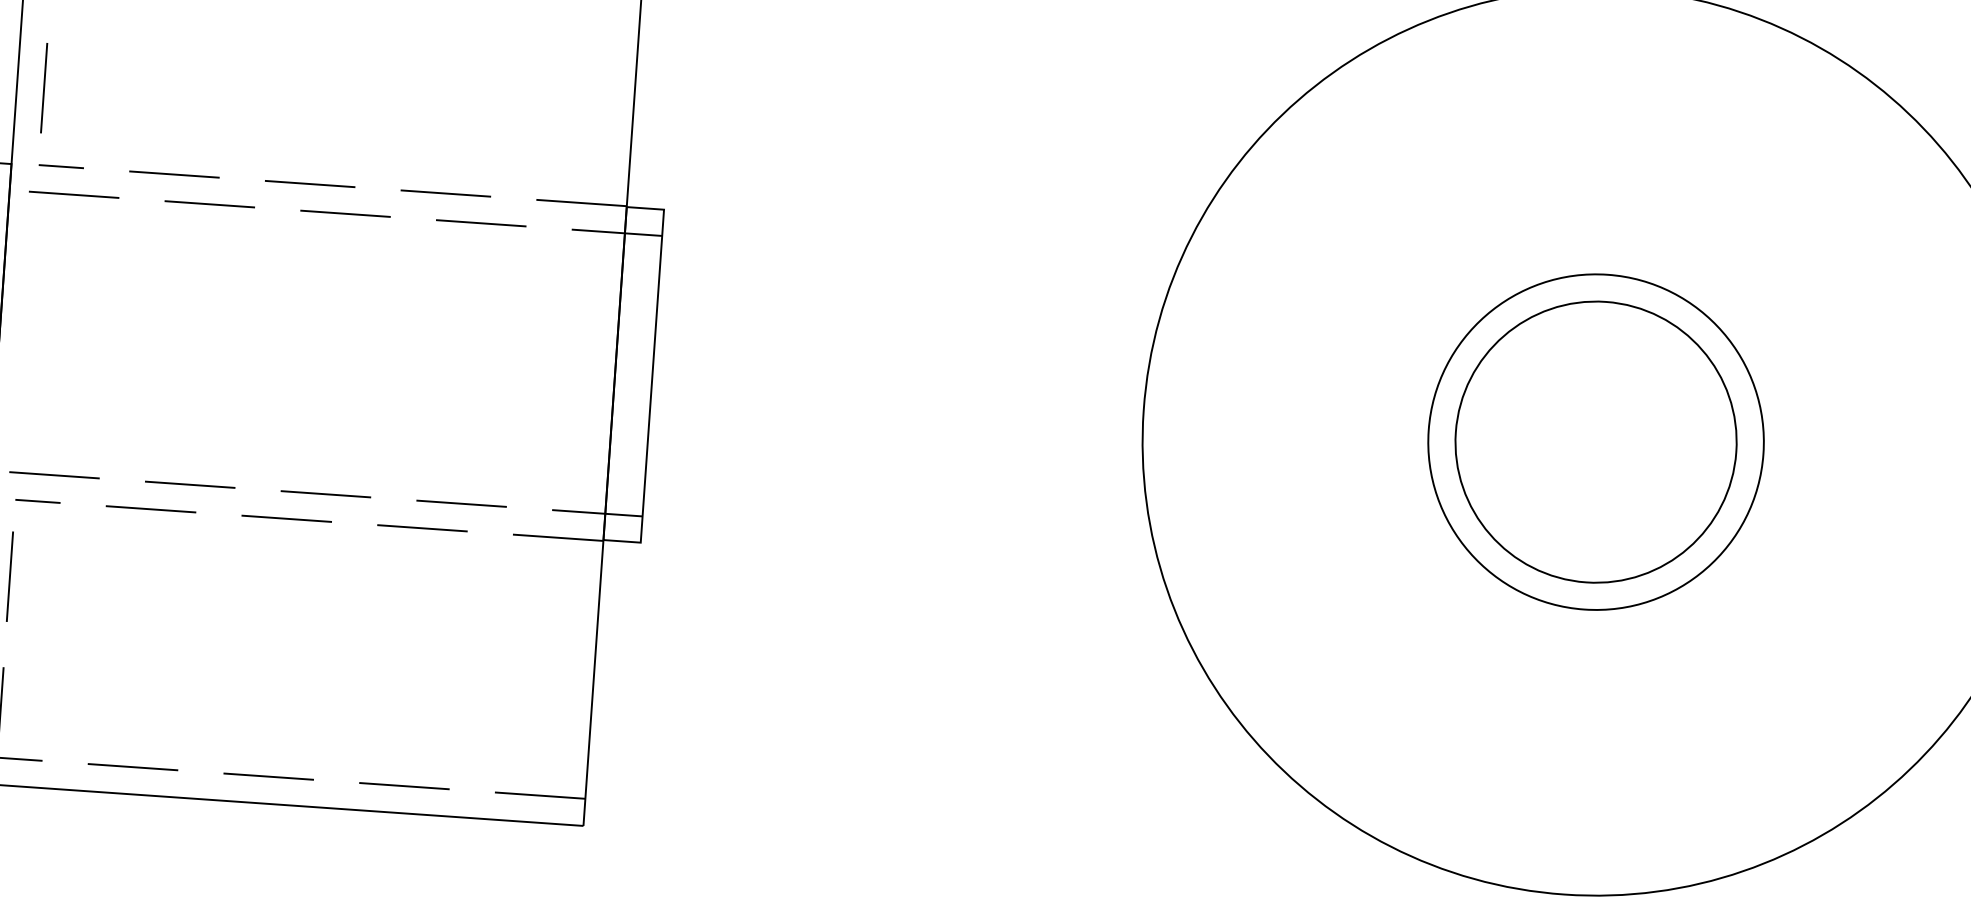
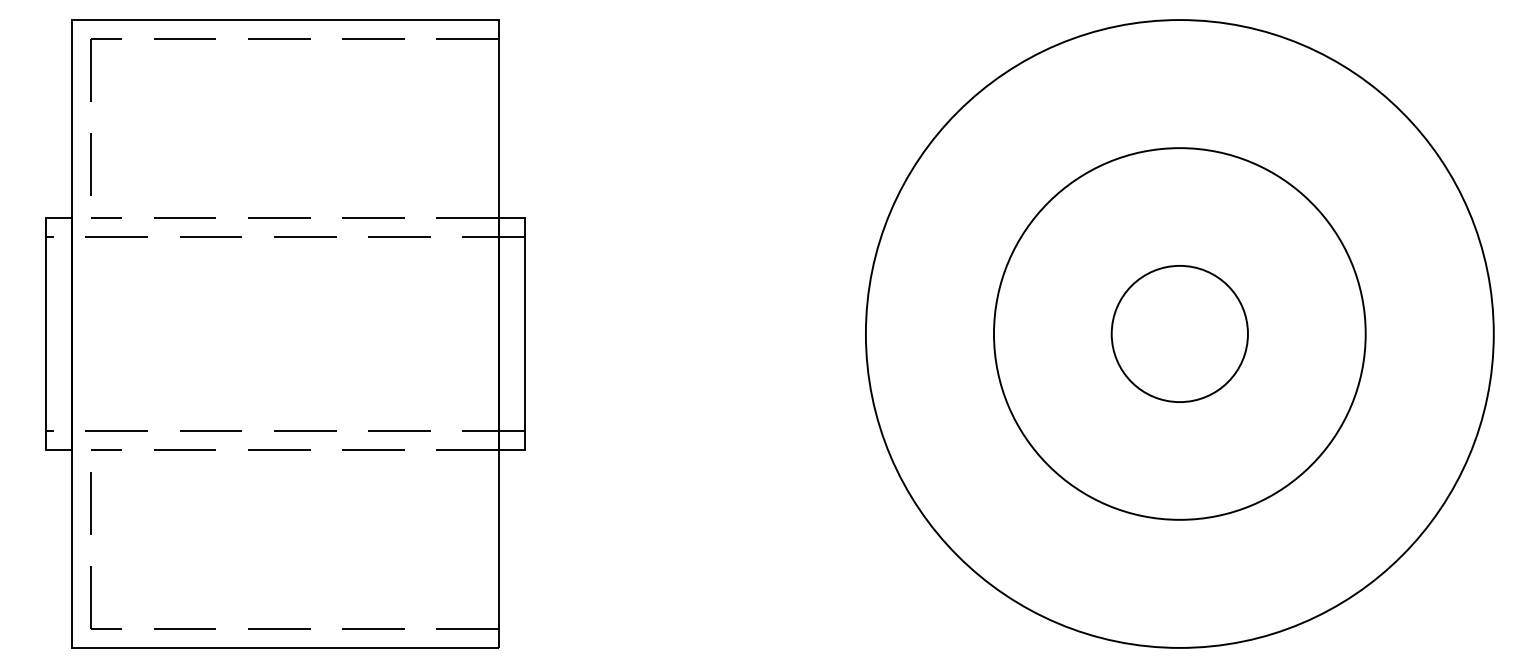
circle: (1595, 441) -> (1179, 333), size x0.7
circle: (1595, 441) -> (1179, 333), size x1.6

